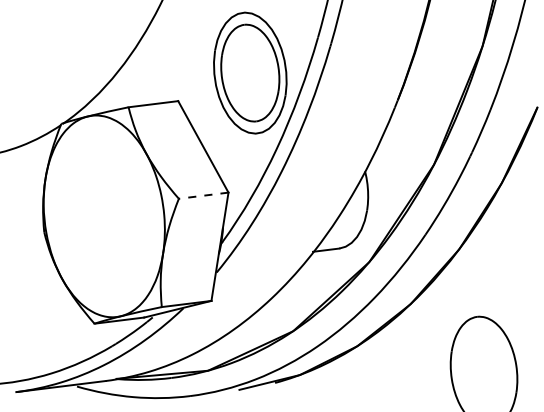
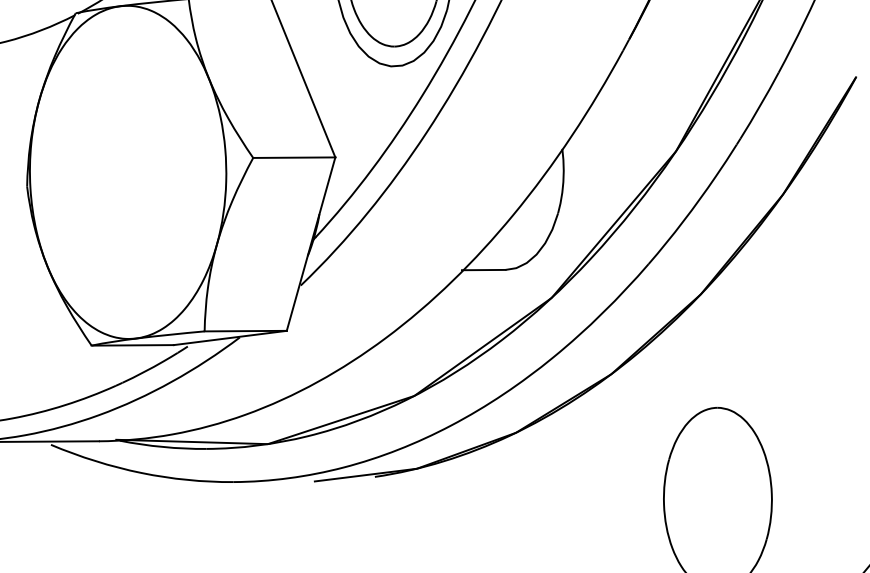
line: (203, 195) -> (294, 157), dashed -> solid

